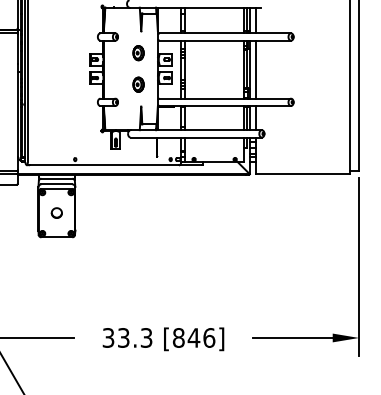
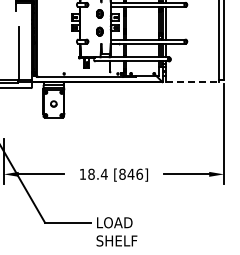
line: (303, 174) -> (192, 82), solid -> dashed
text: (127, 336) -> (93, 173), 33.3 -> 18.4

